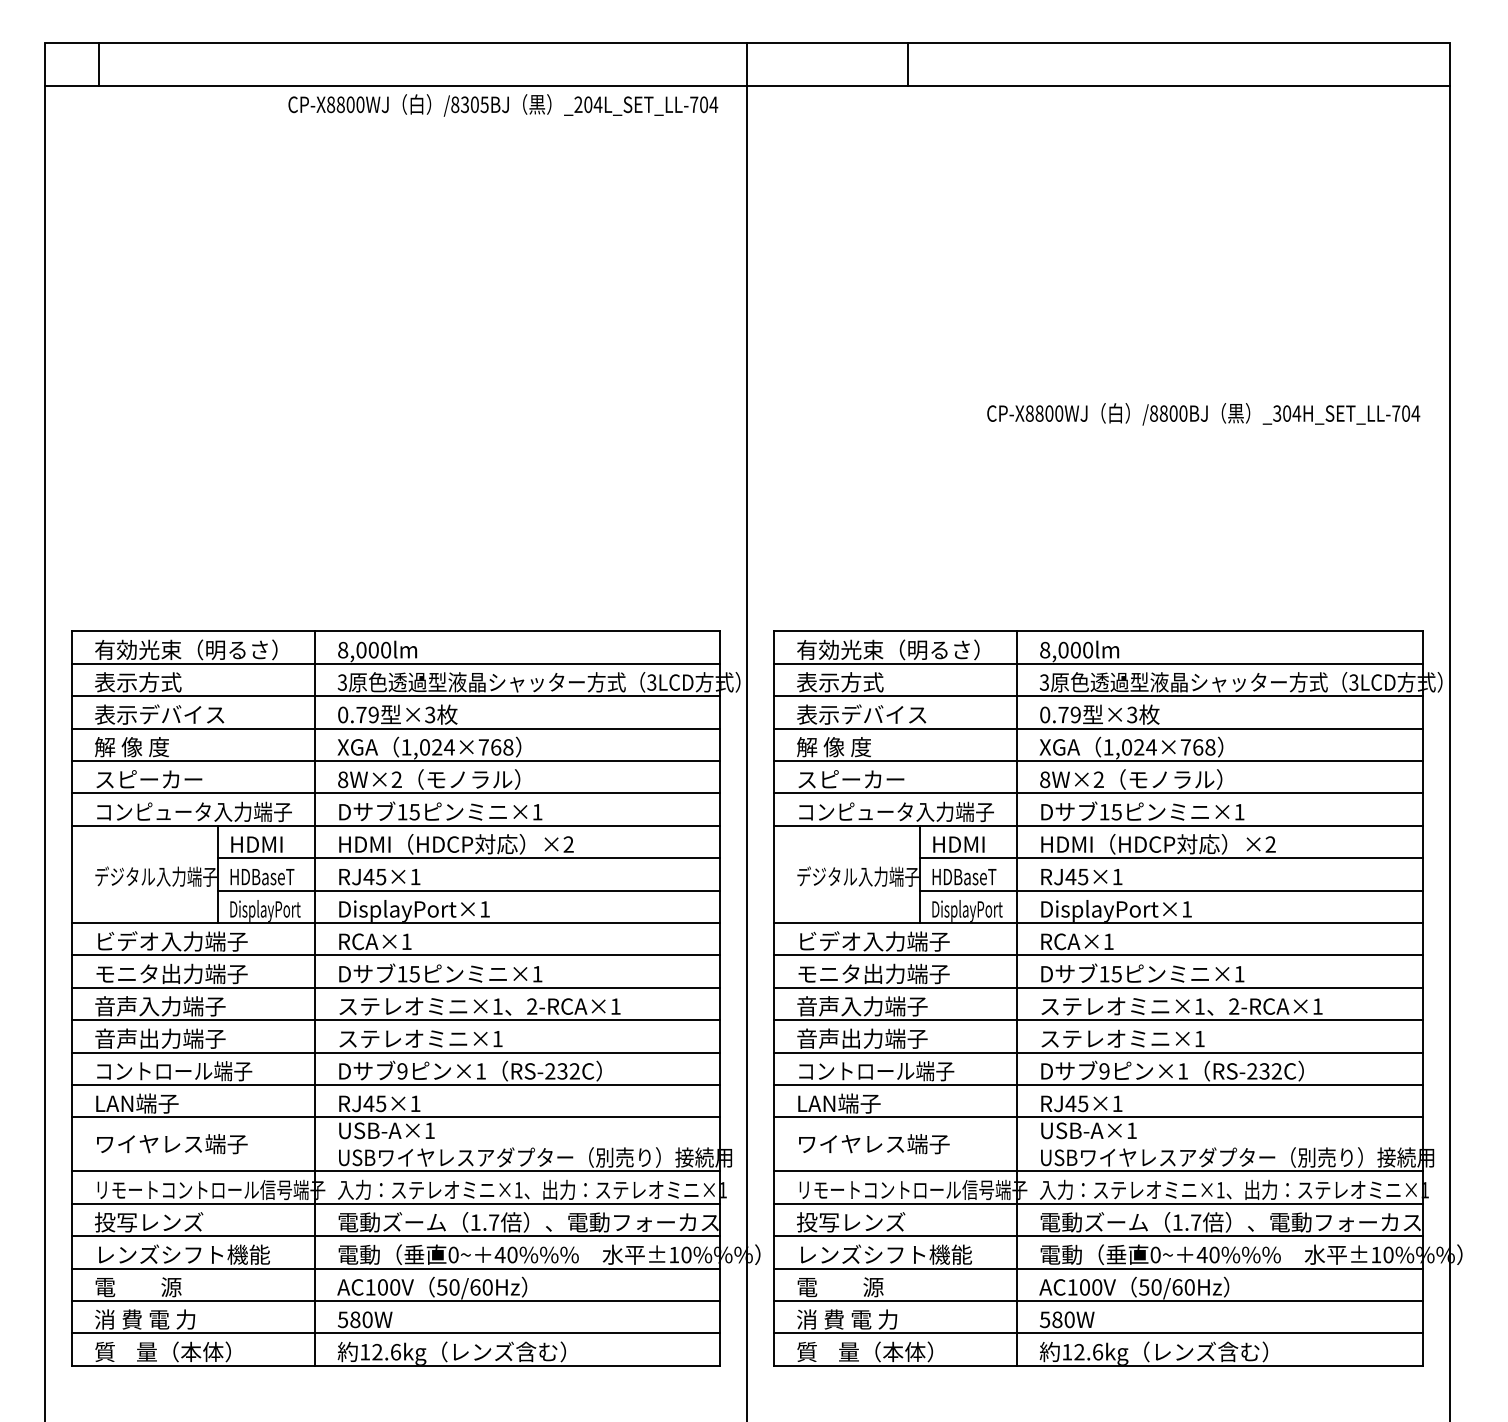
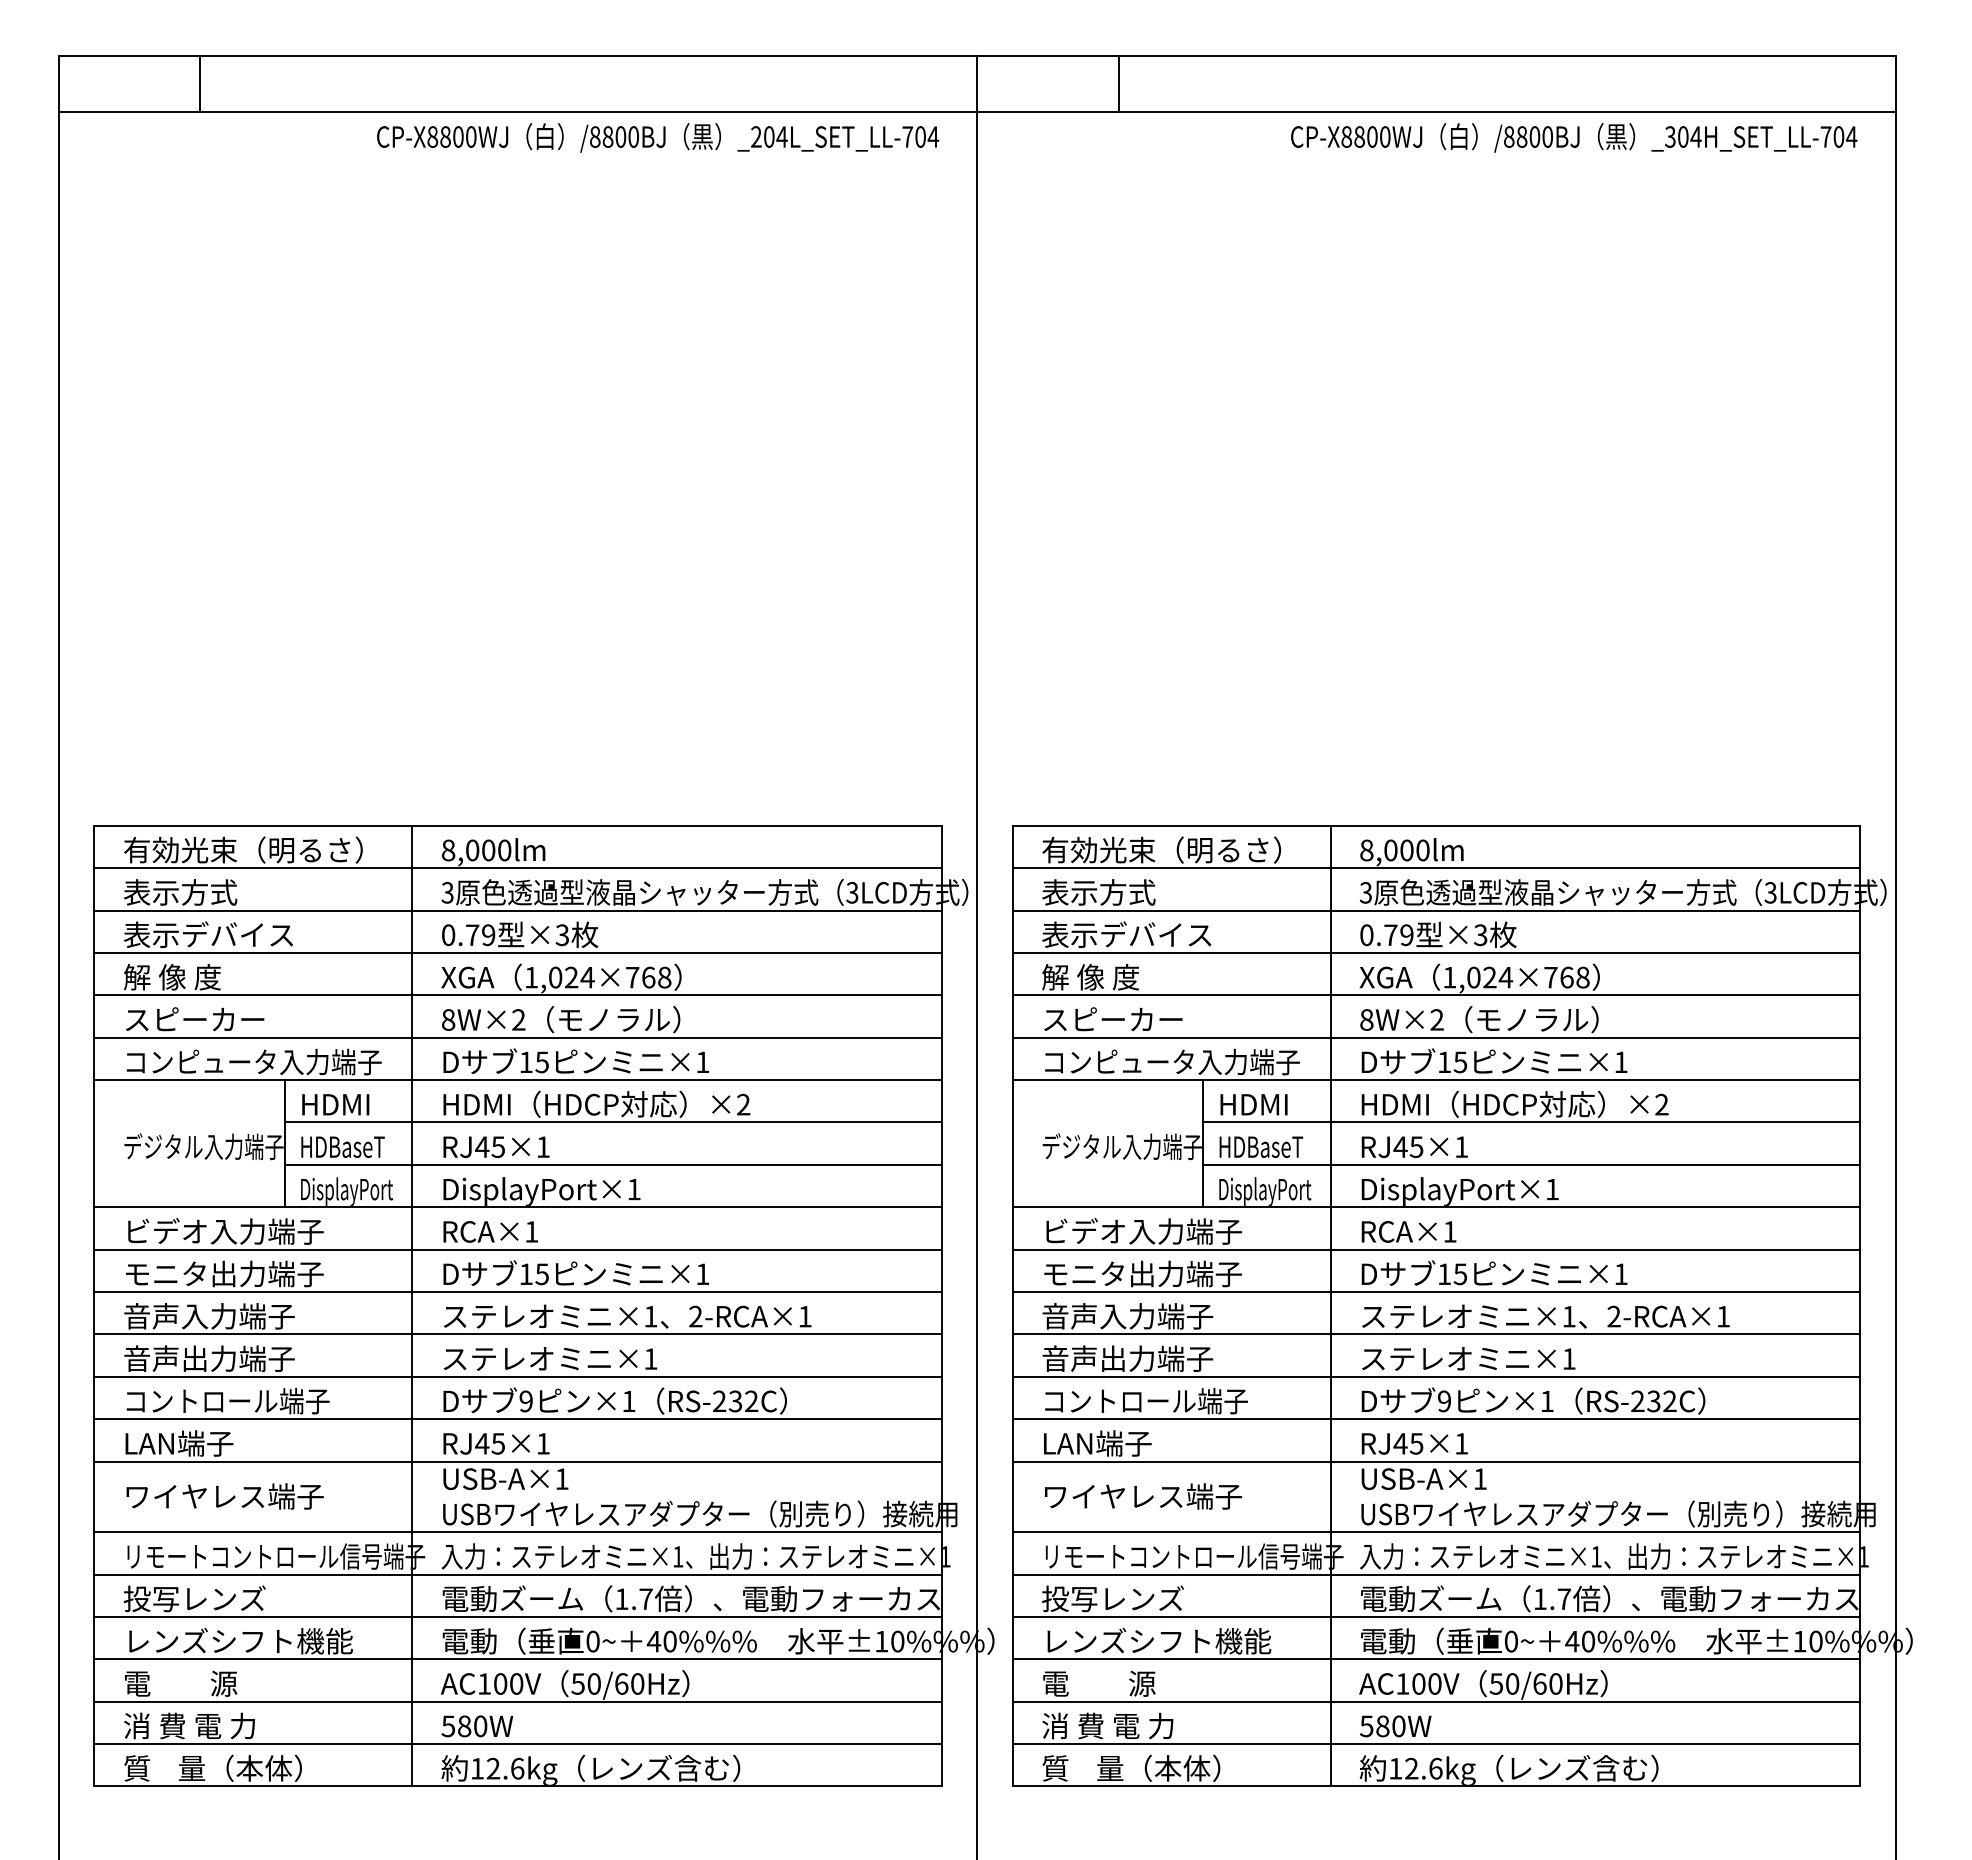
line: (99, 63) -> (200, 83), moved
line: (908, 63) -> (1118, 83), moved
text: (474, 104) -> (620, 136), /8305BJ -> /8800BJ
text: (1203, 413) -> (1574, 137), moved

